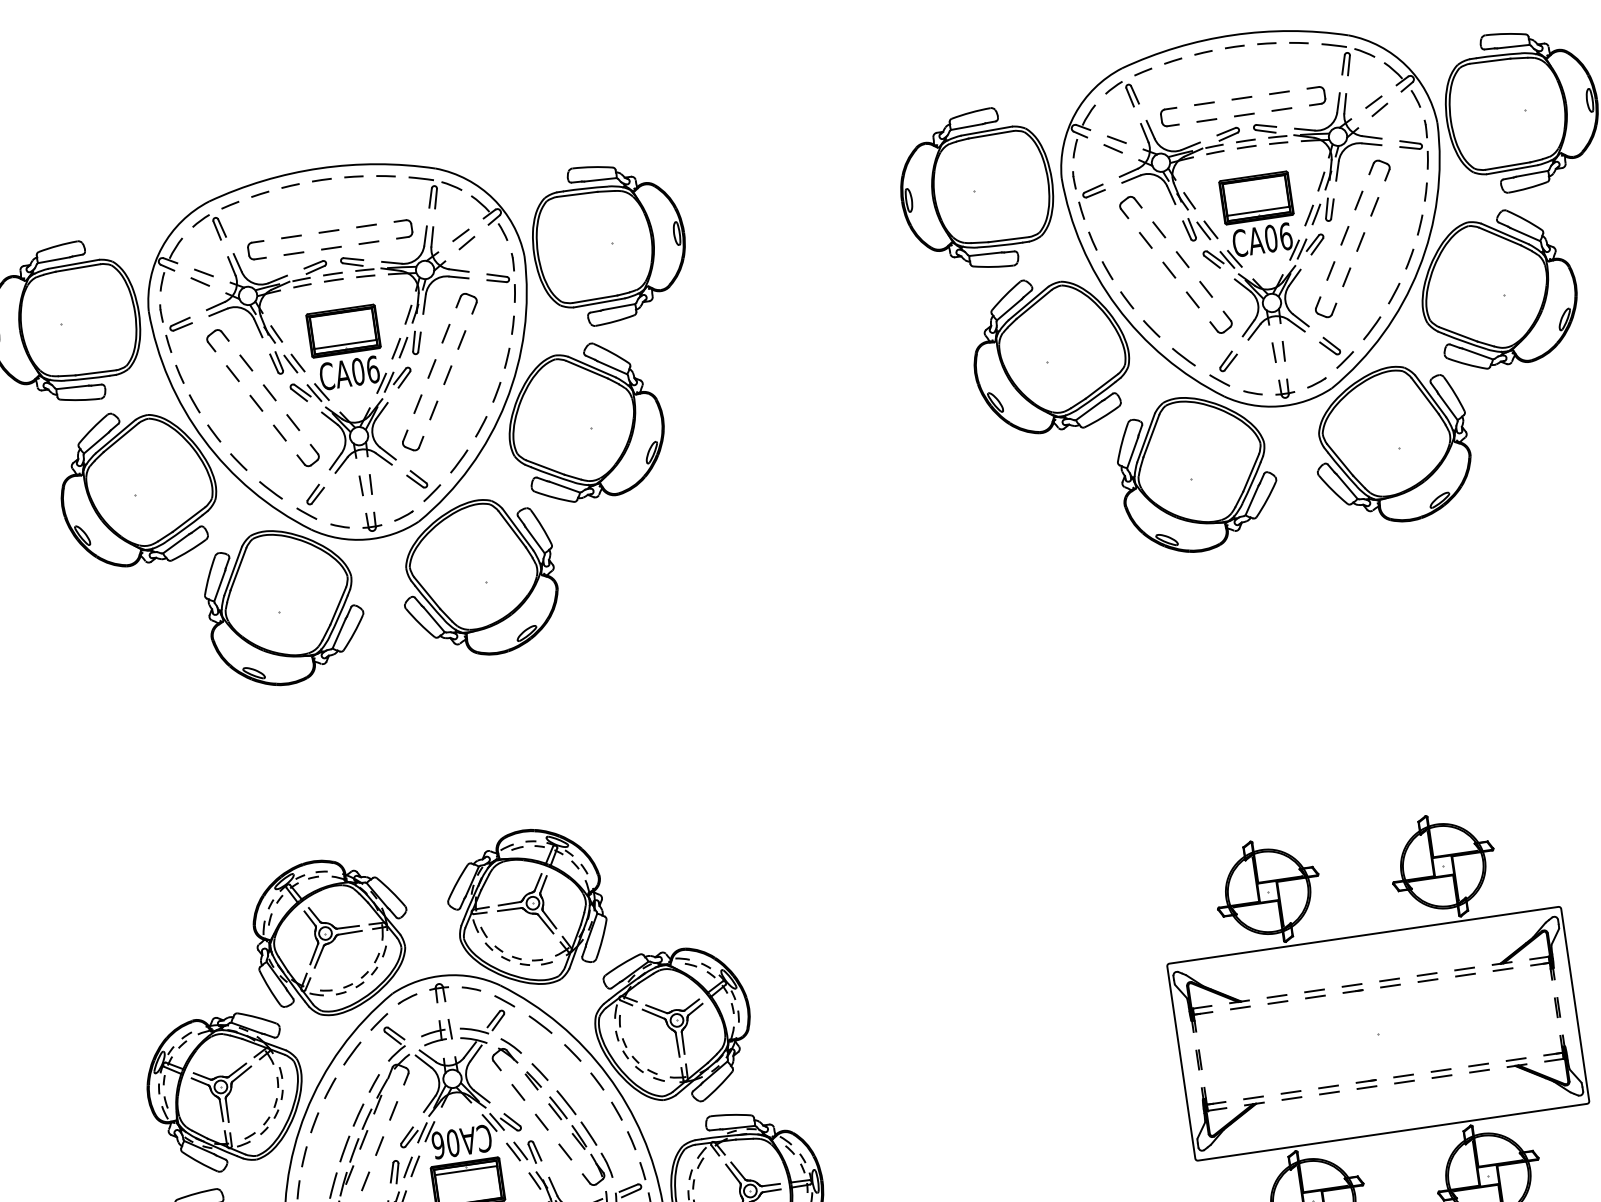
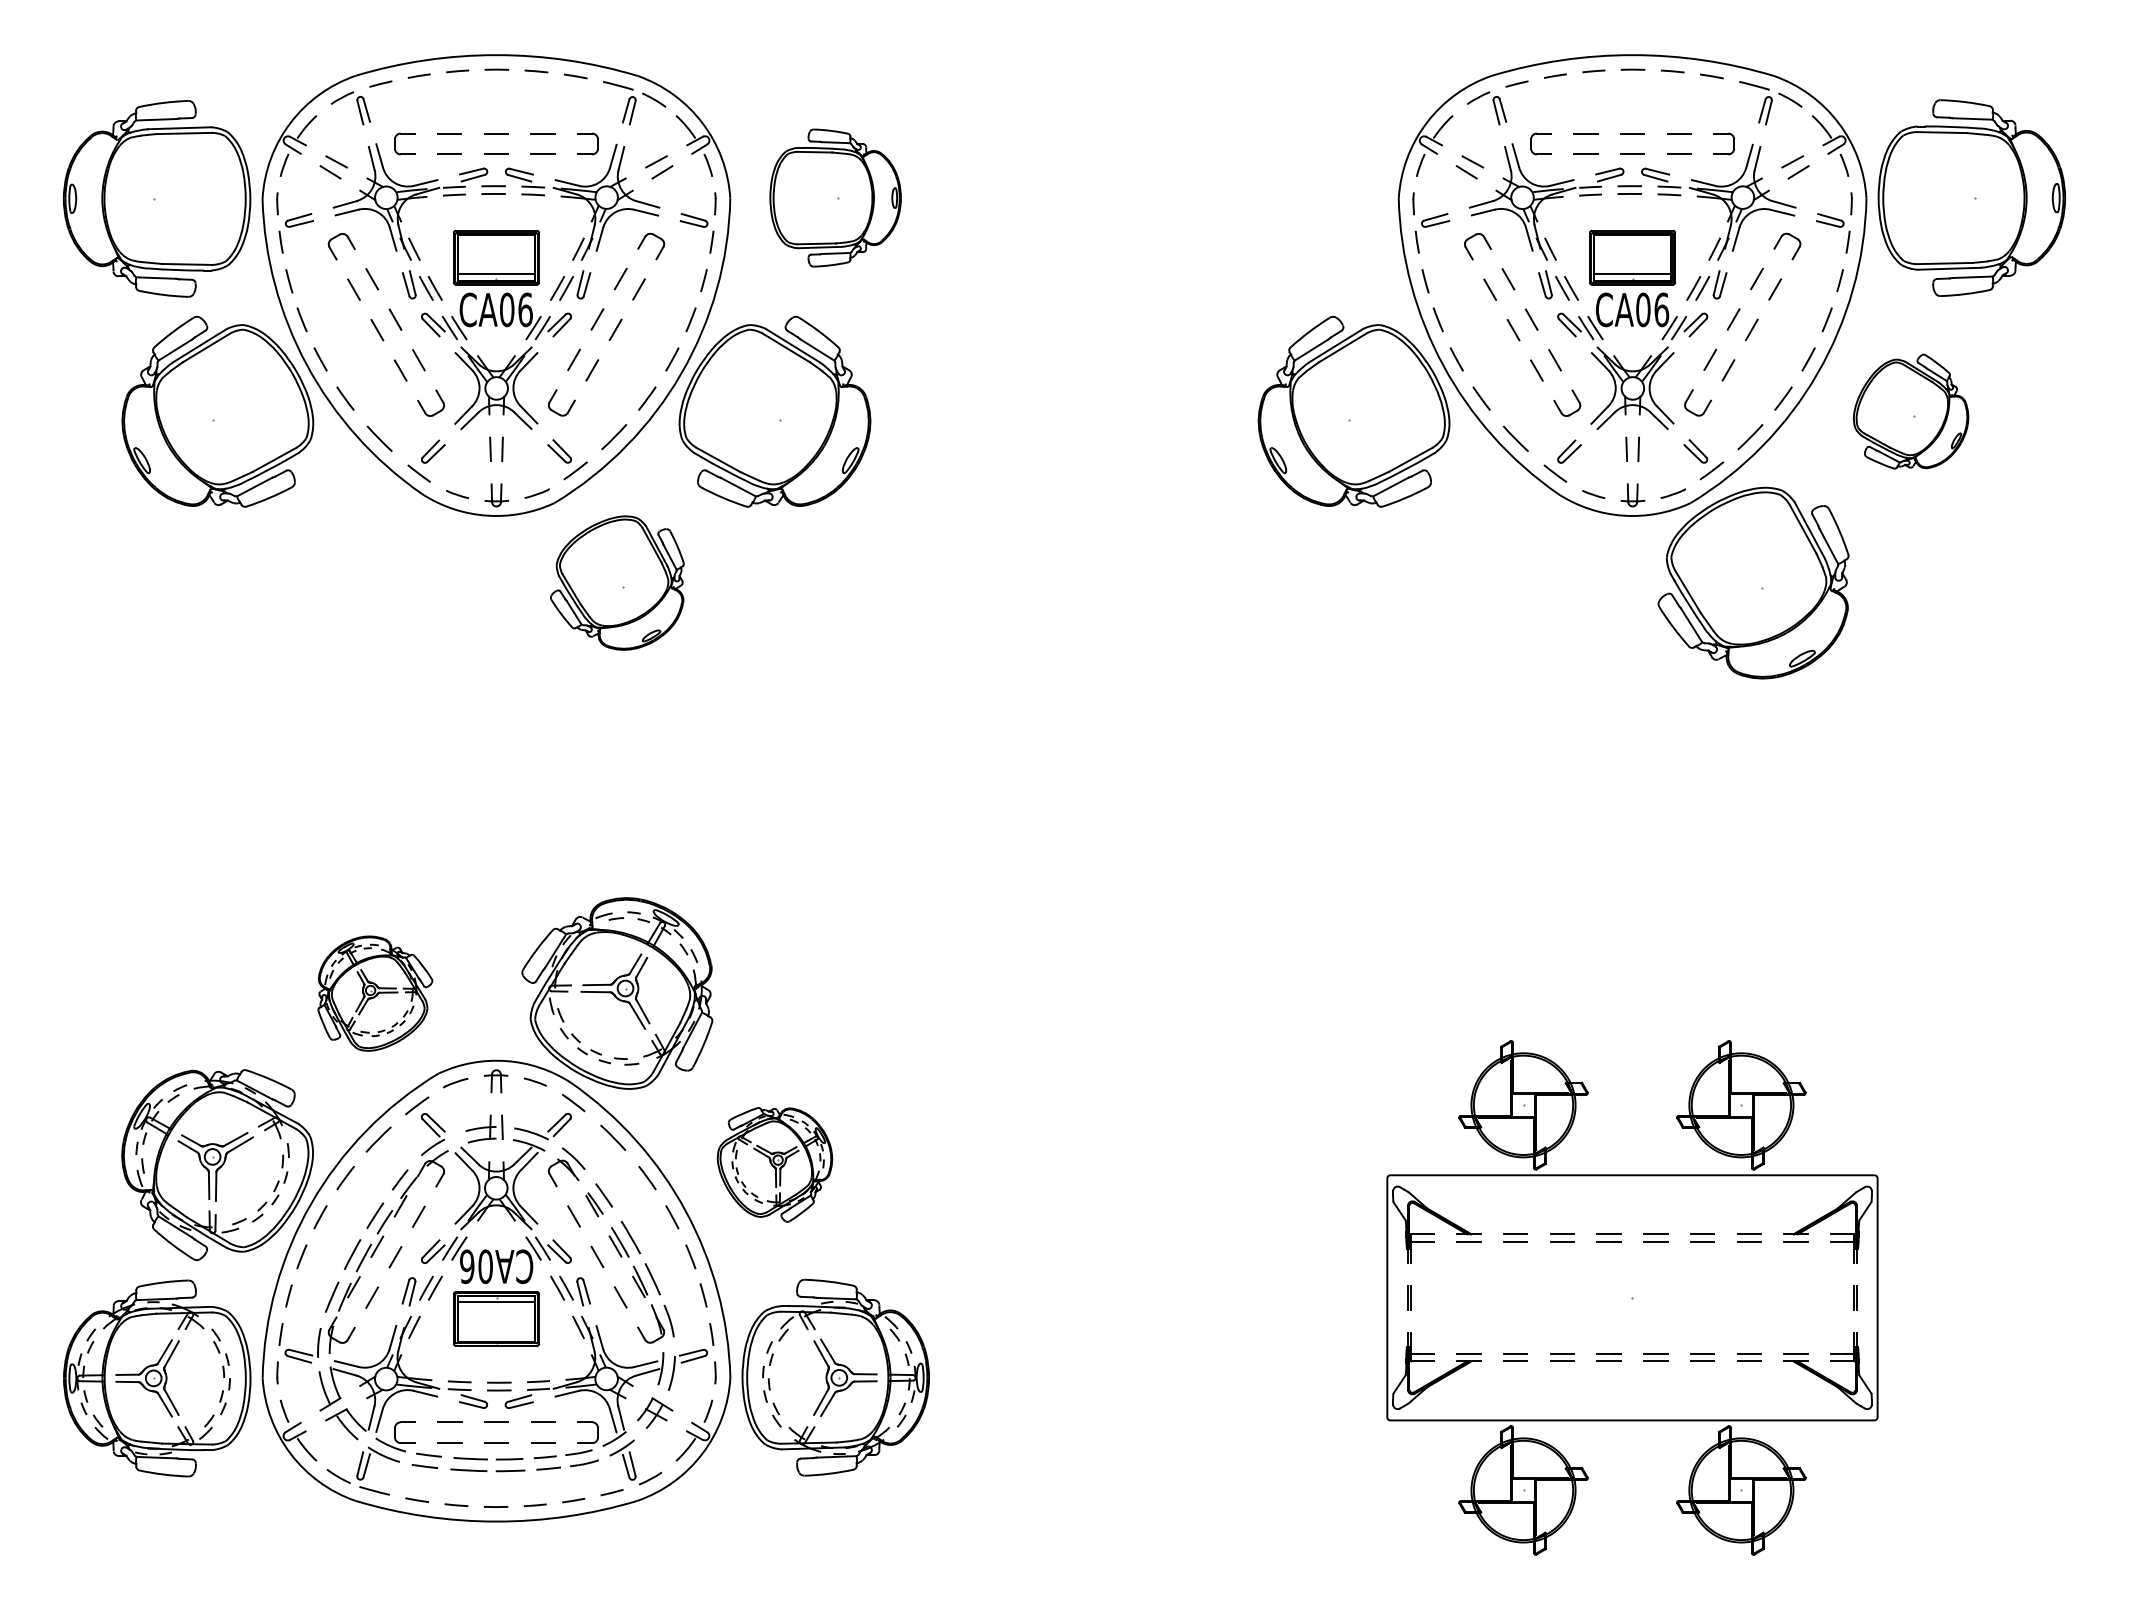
part: (977, 190) -> (1293, 198), removed
part: (608, 243) -> (835, 197), size x0.7
part: (1497, 288) -> (1910, 411), size x0.6
part: (1197, 473) -> (1511, 582), removed
part: (478, 577) -> (617, 582), size x0.7
part: (284, 606) -> (375, 582), removed
part: (332, 936) -> (375, 993), size x0.6
part: (673, 1027) -> (774, 1164), size x0.6

